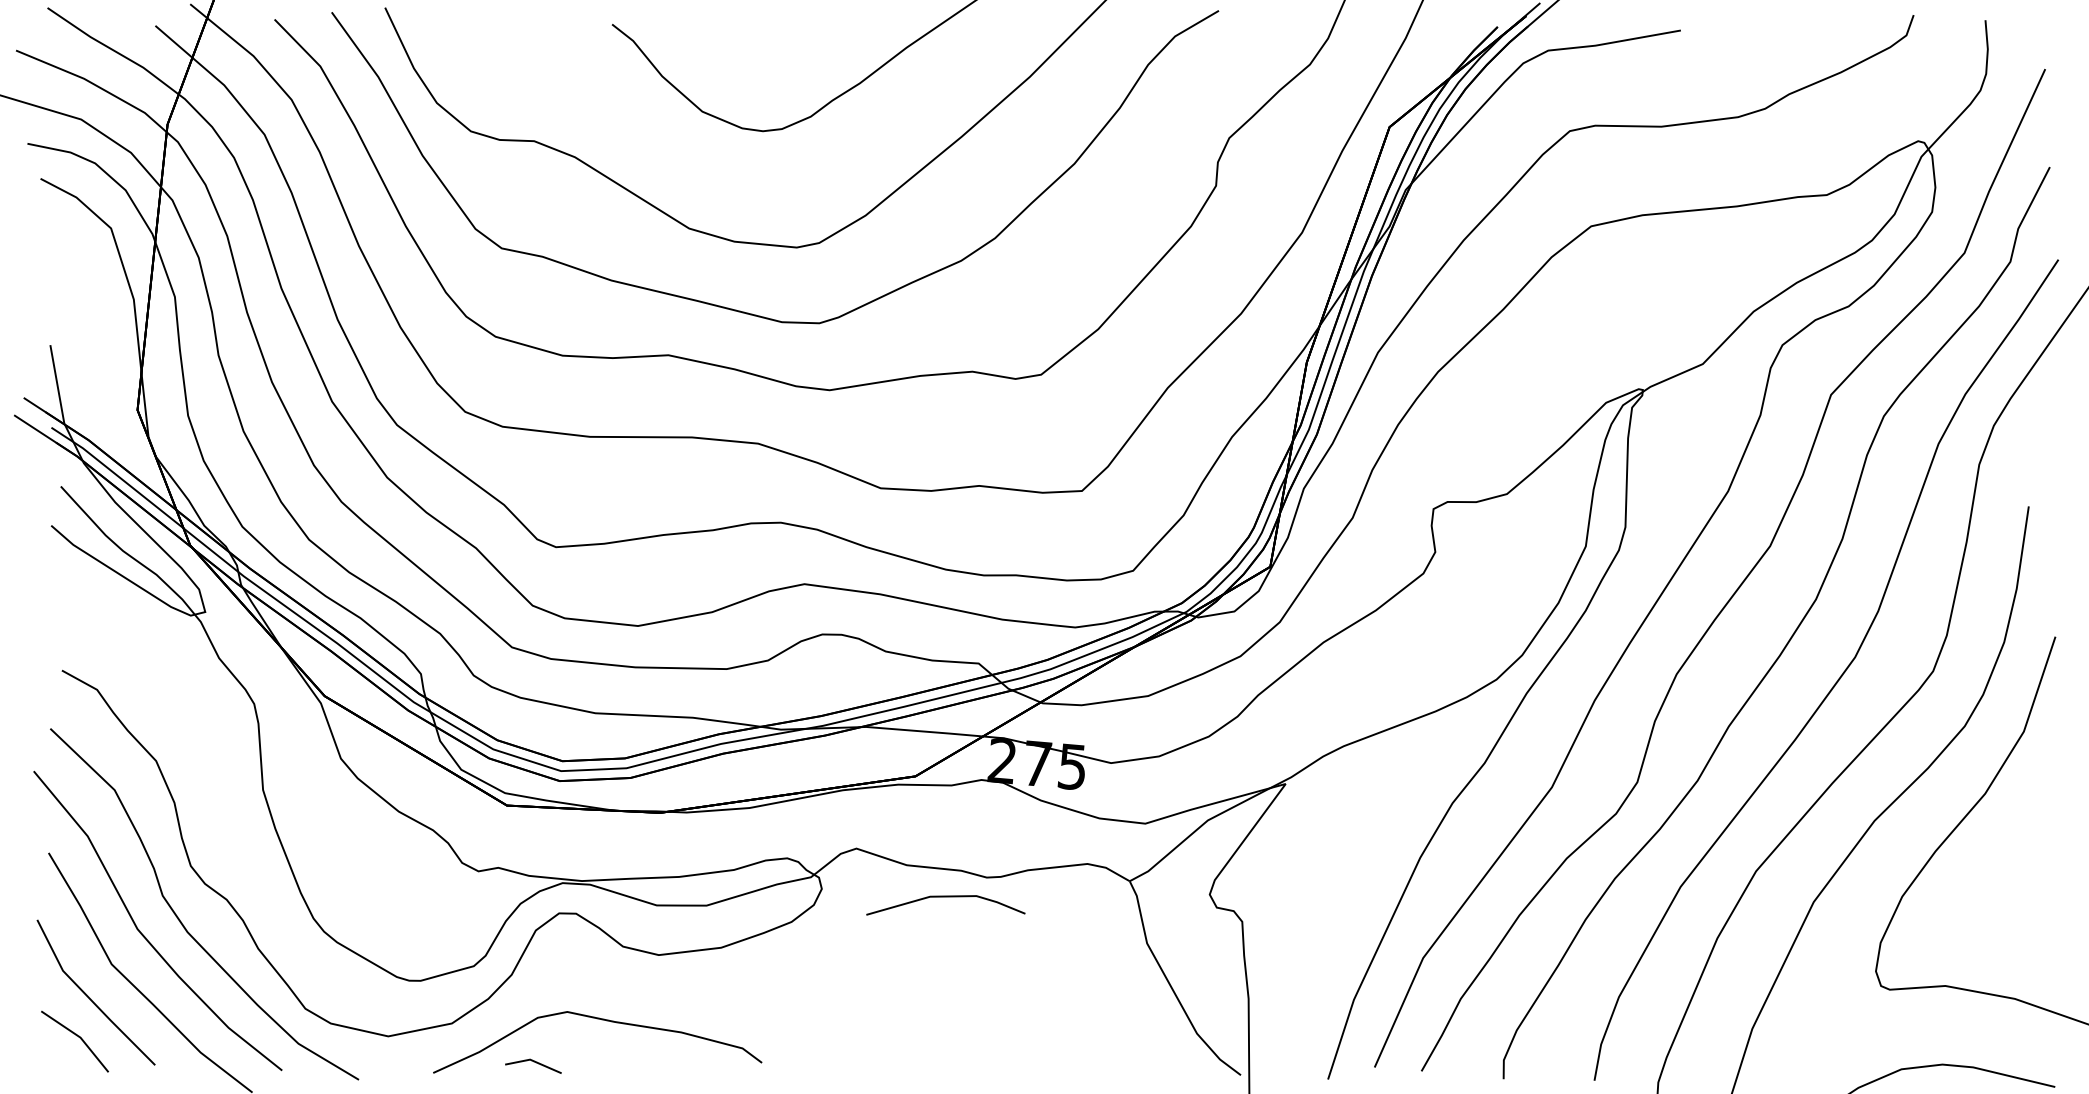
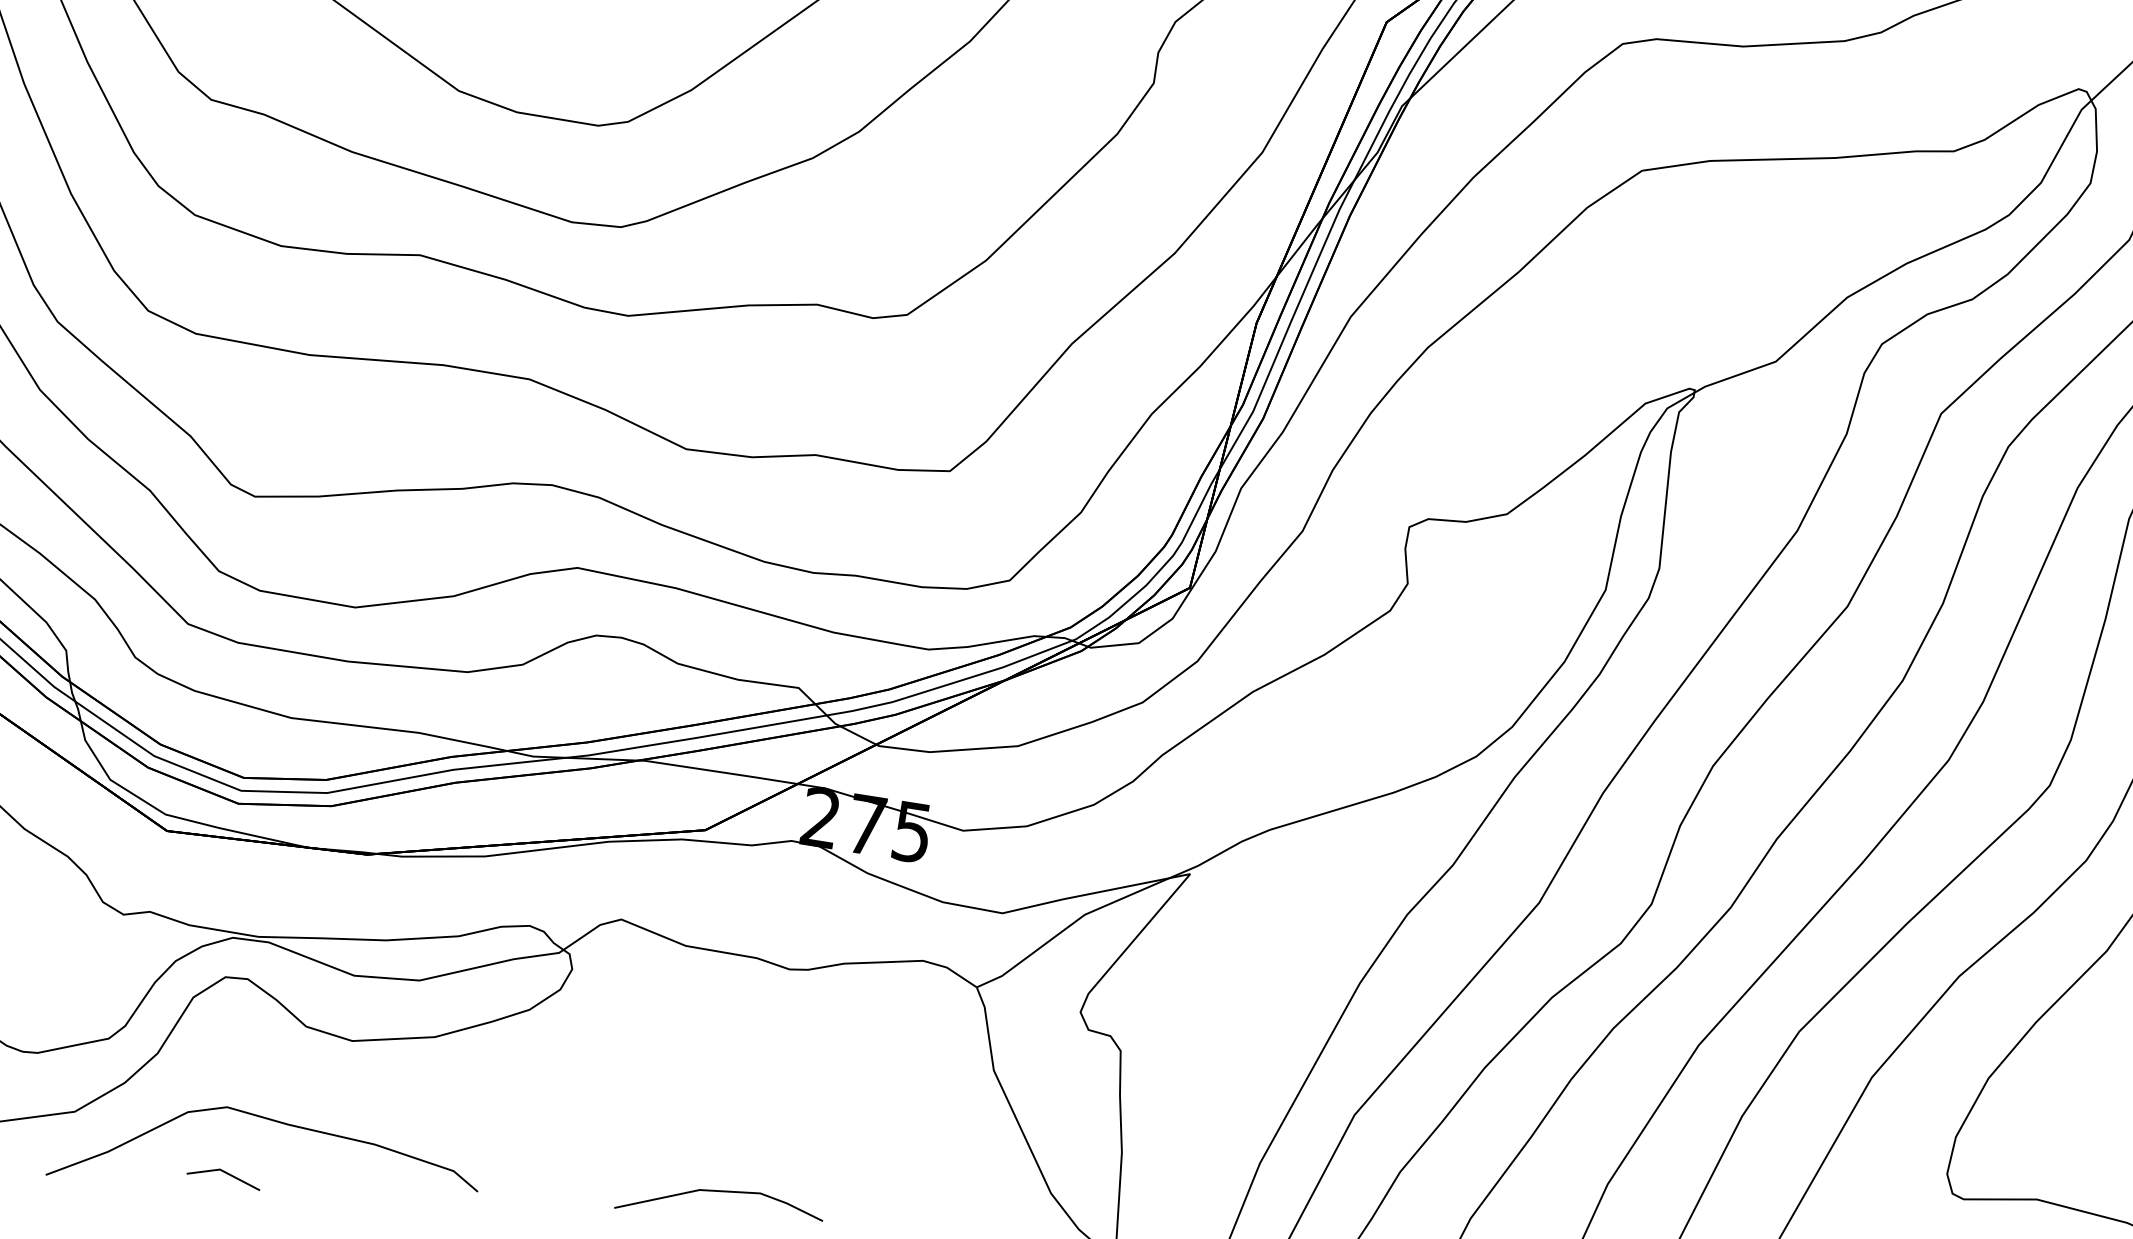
line: (945, 897) -> (719, 1192), moved
line: (533, 1062) -> (224, 1173), moved

